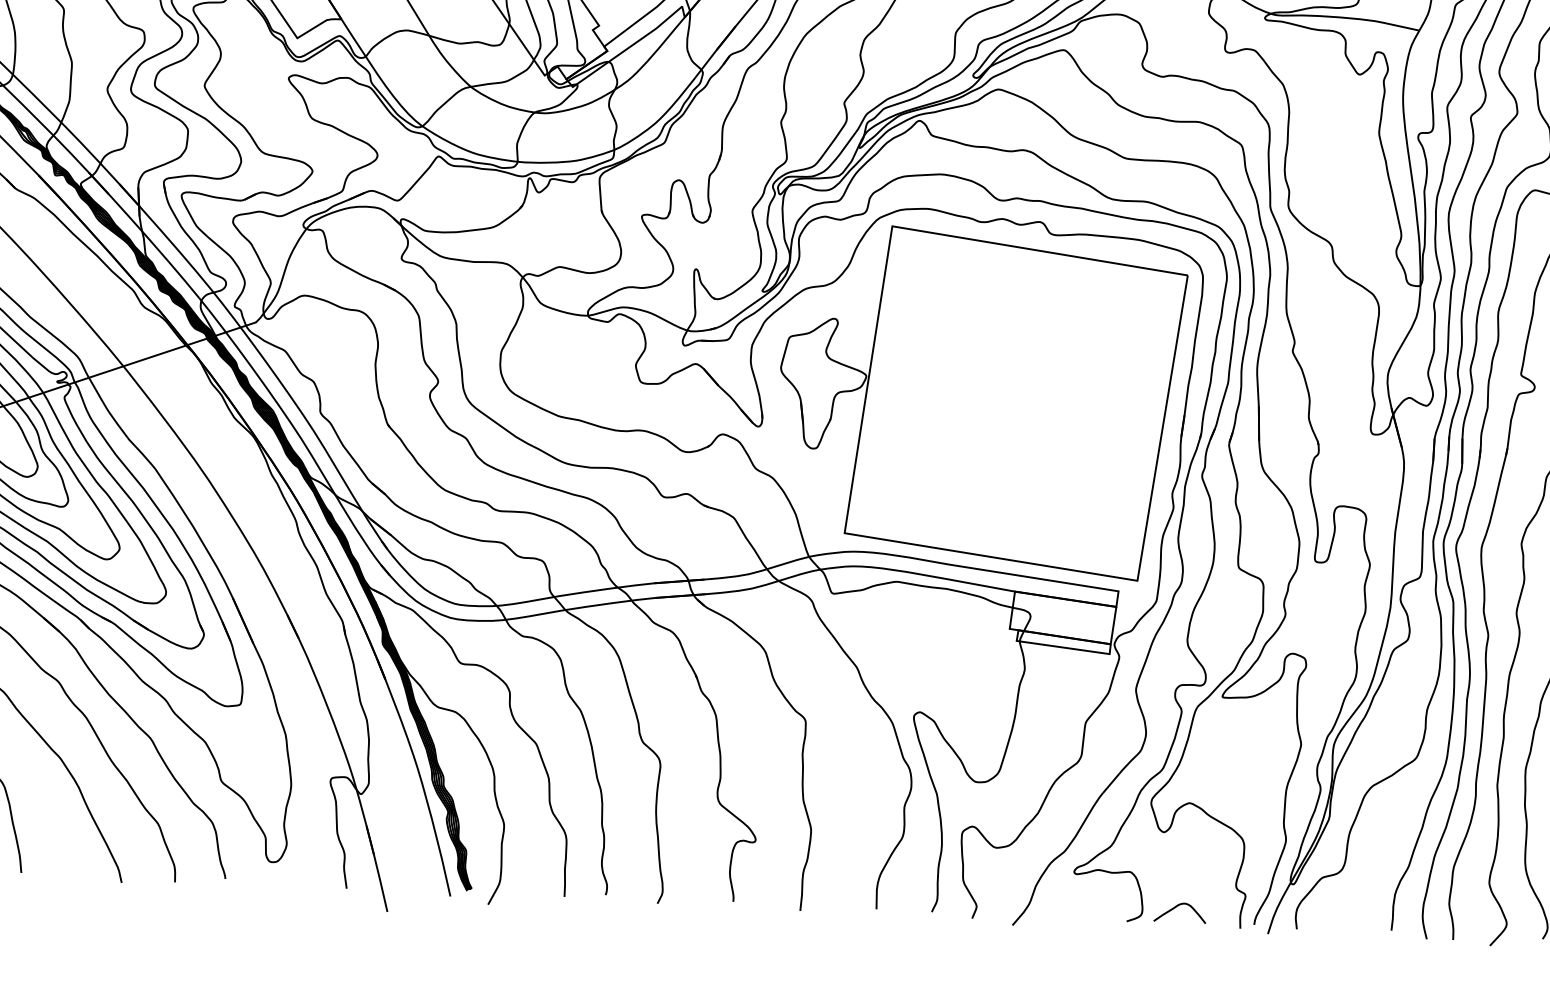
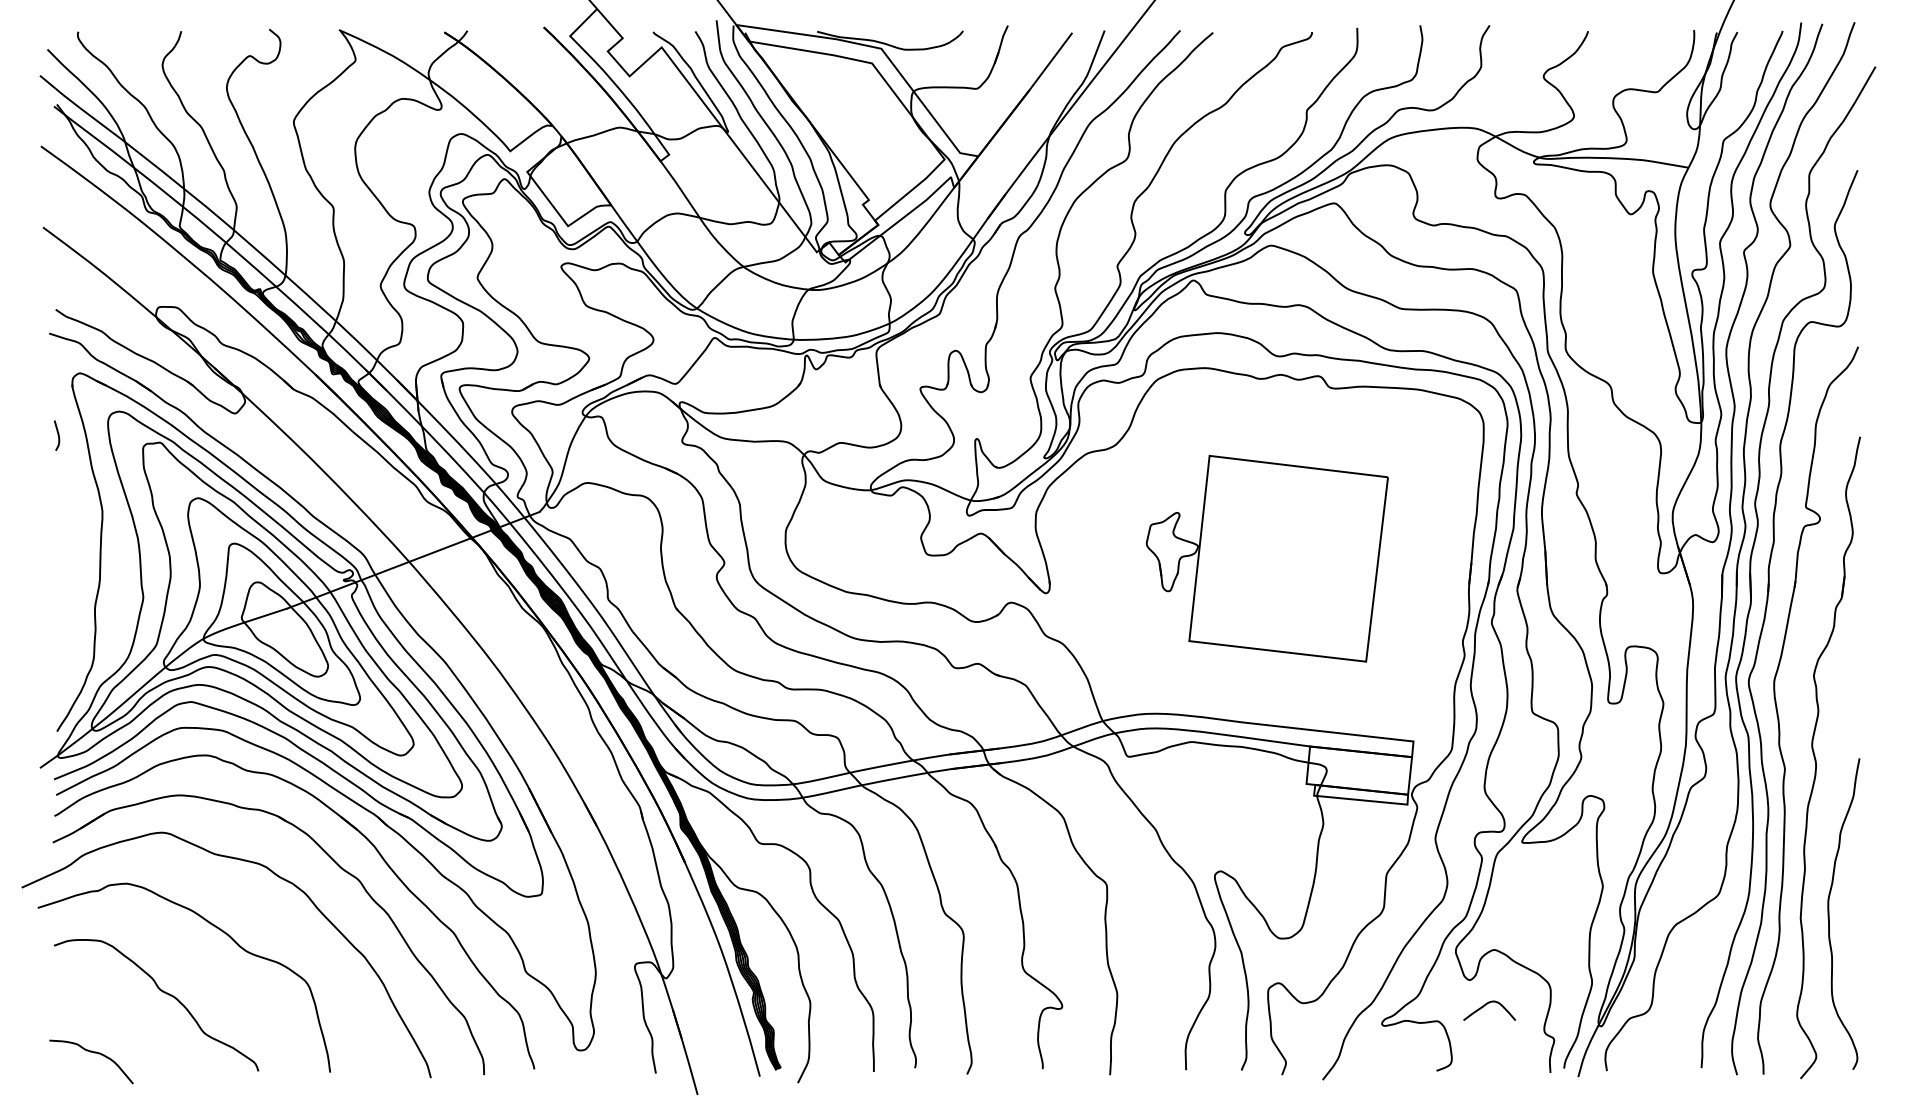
part: (980, 401) -> (1267, 558), size x0.6
curve: (1177, 907) -> (1486, 1005), moved

